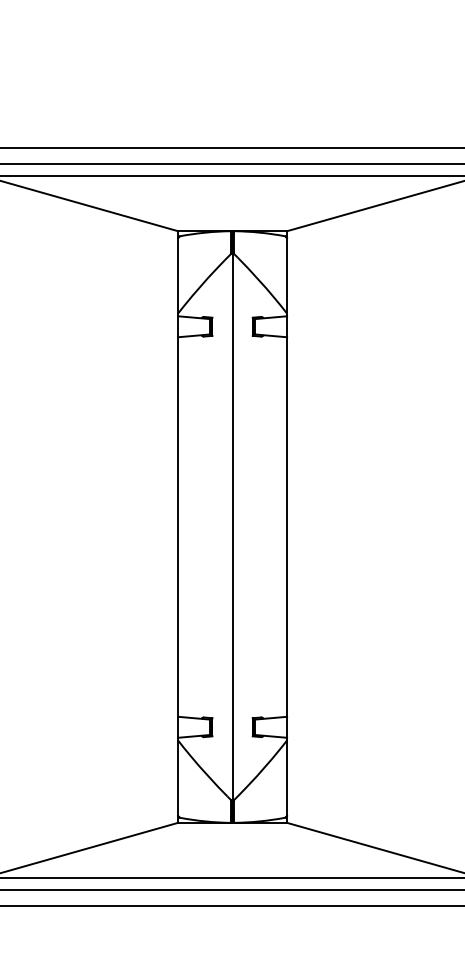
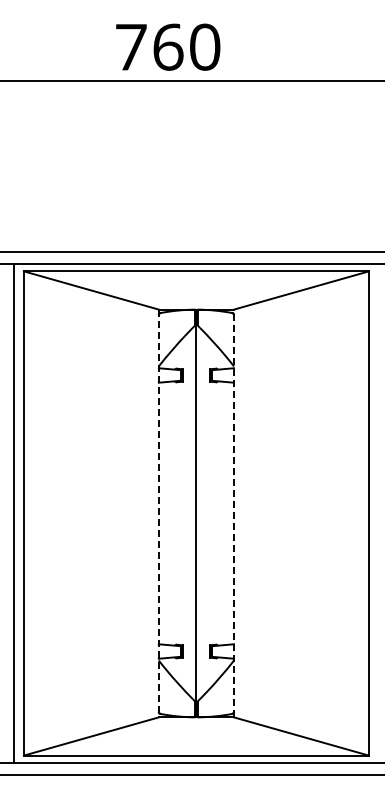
line: (177, 527) -> (158, 513), solid -> dashed
line: (287, 527) -> (234, 513), solid -> dashed

